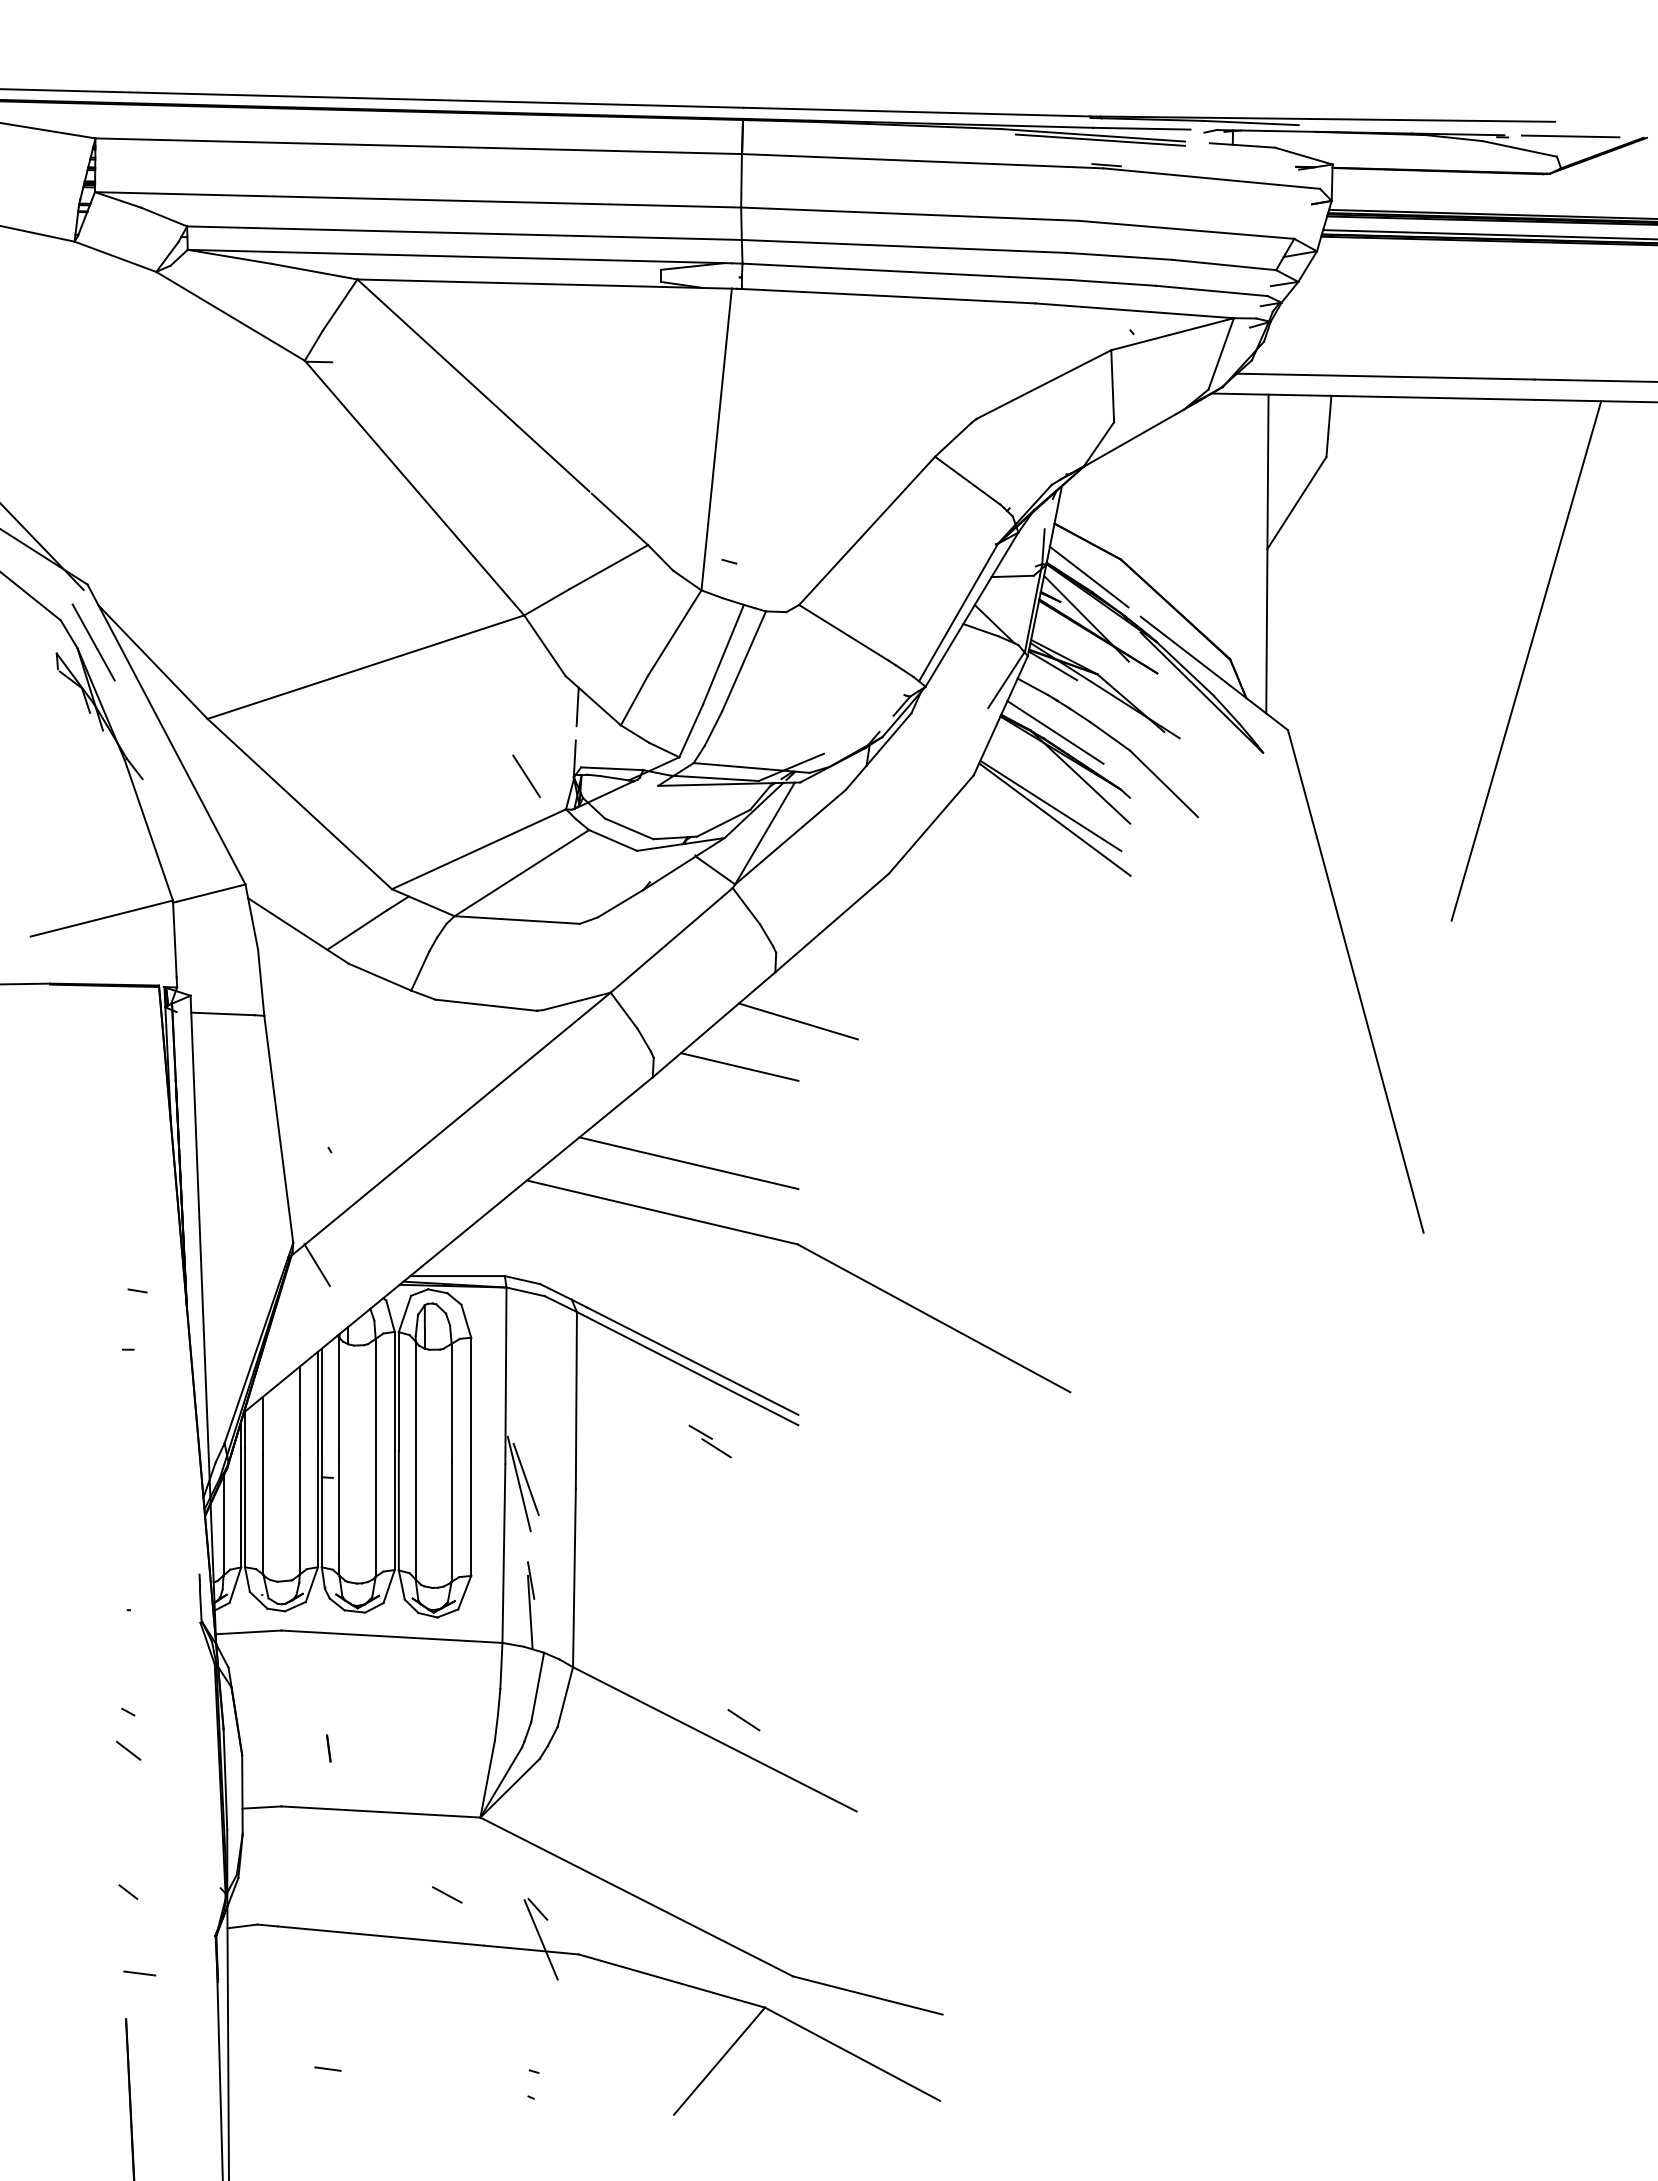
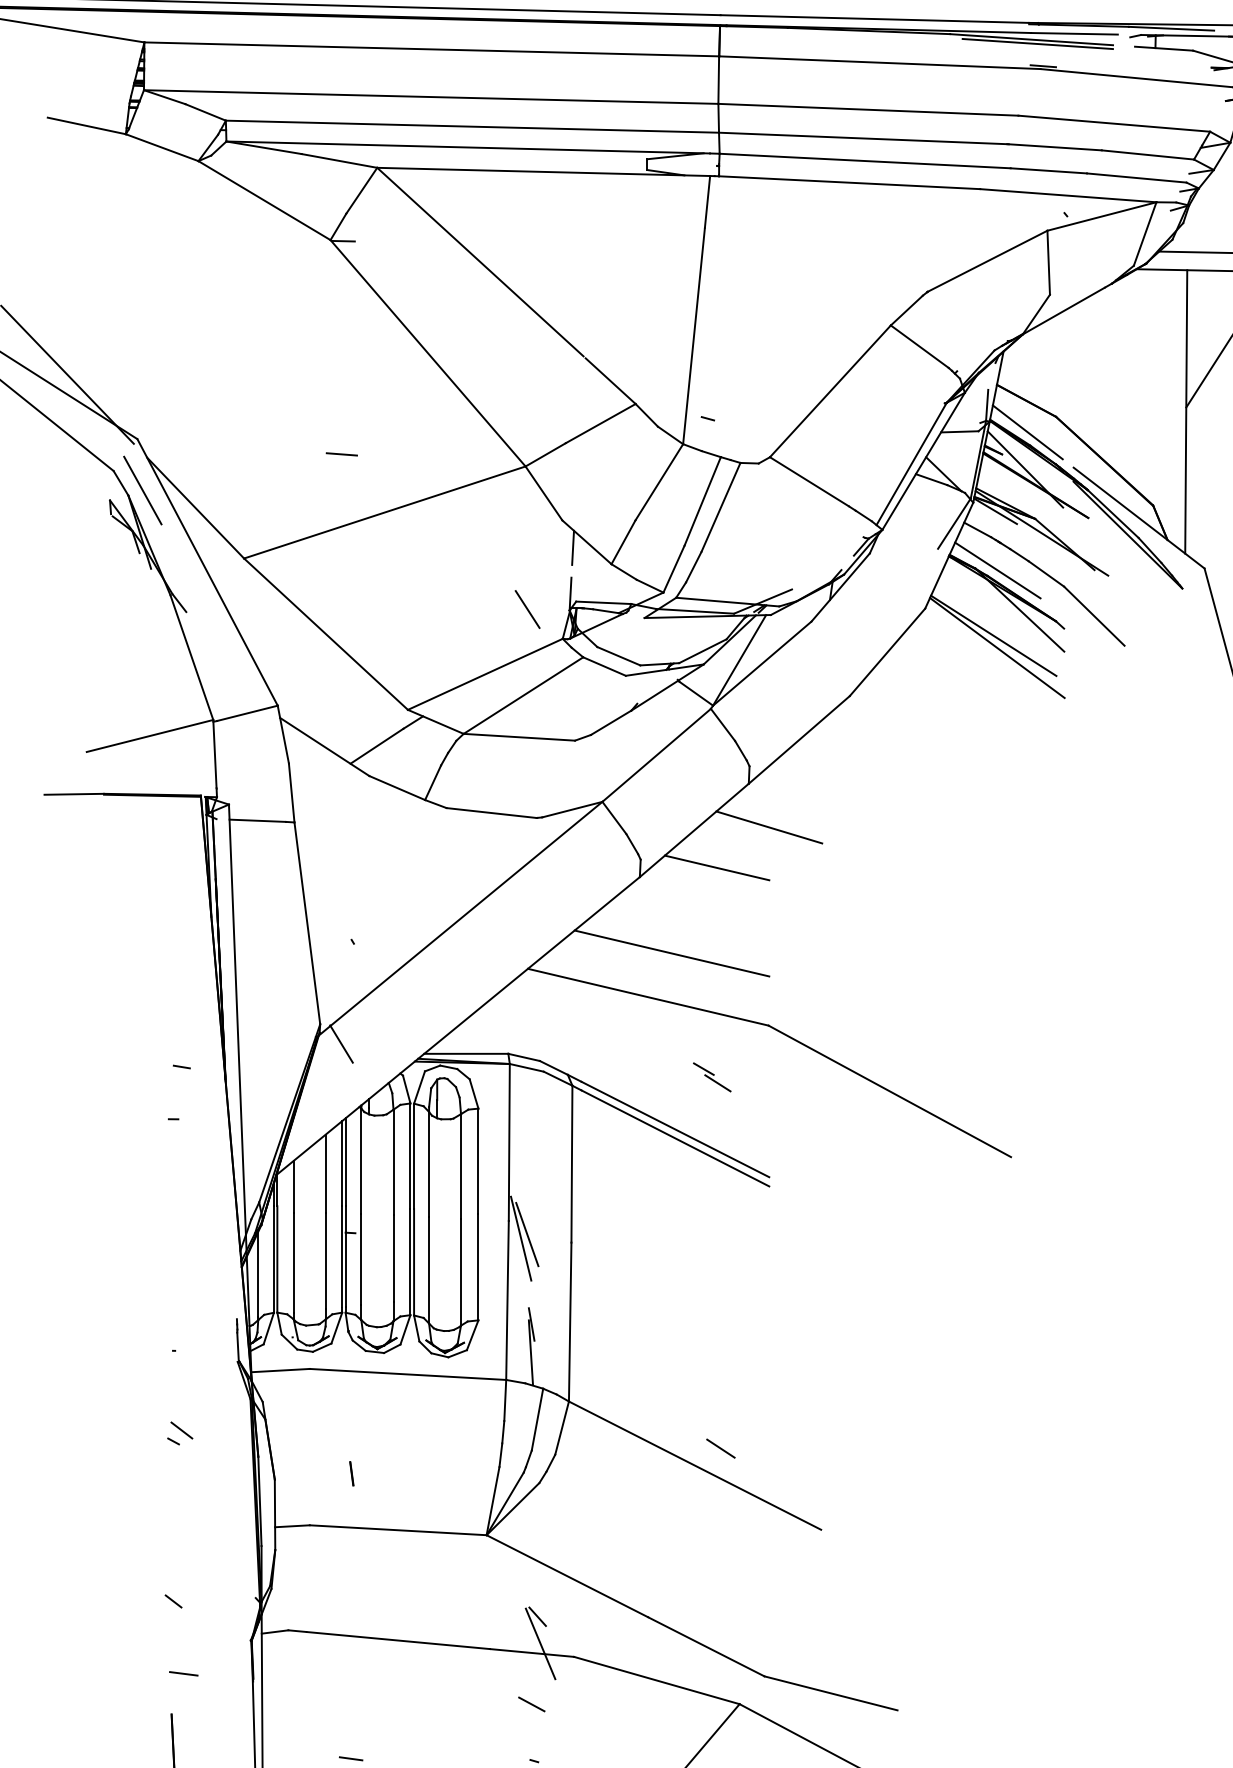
line: (317, 601) -> (341, 454), added
part: (709, 1441) -> (711, 1077), moved
line: (128, 1750) -> (181, 1430), moved
line: (447, 1894) -> (532, 1704), moved

